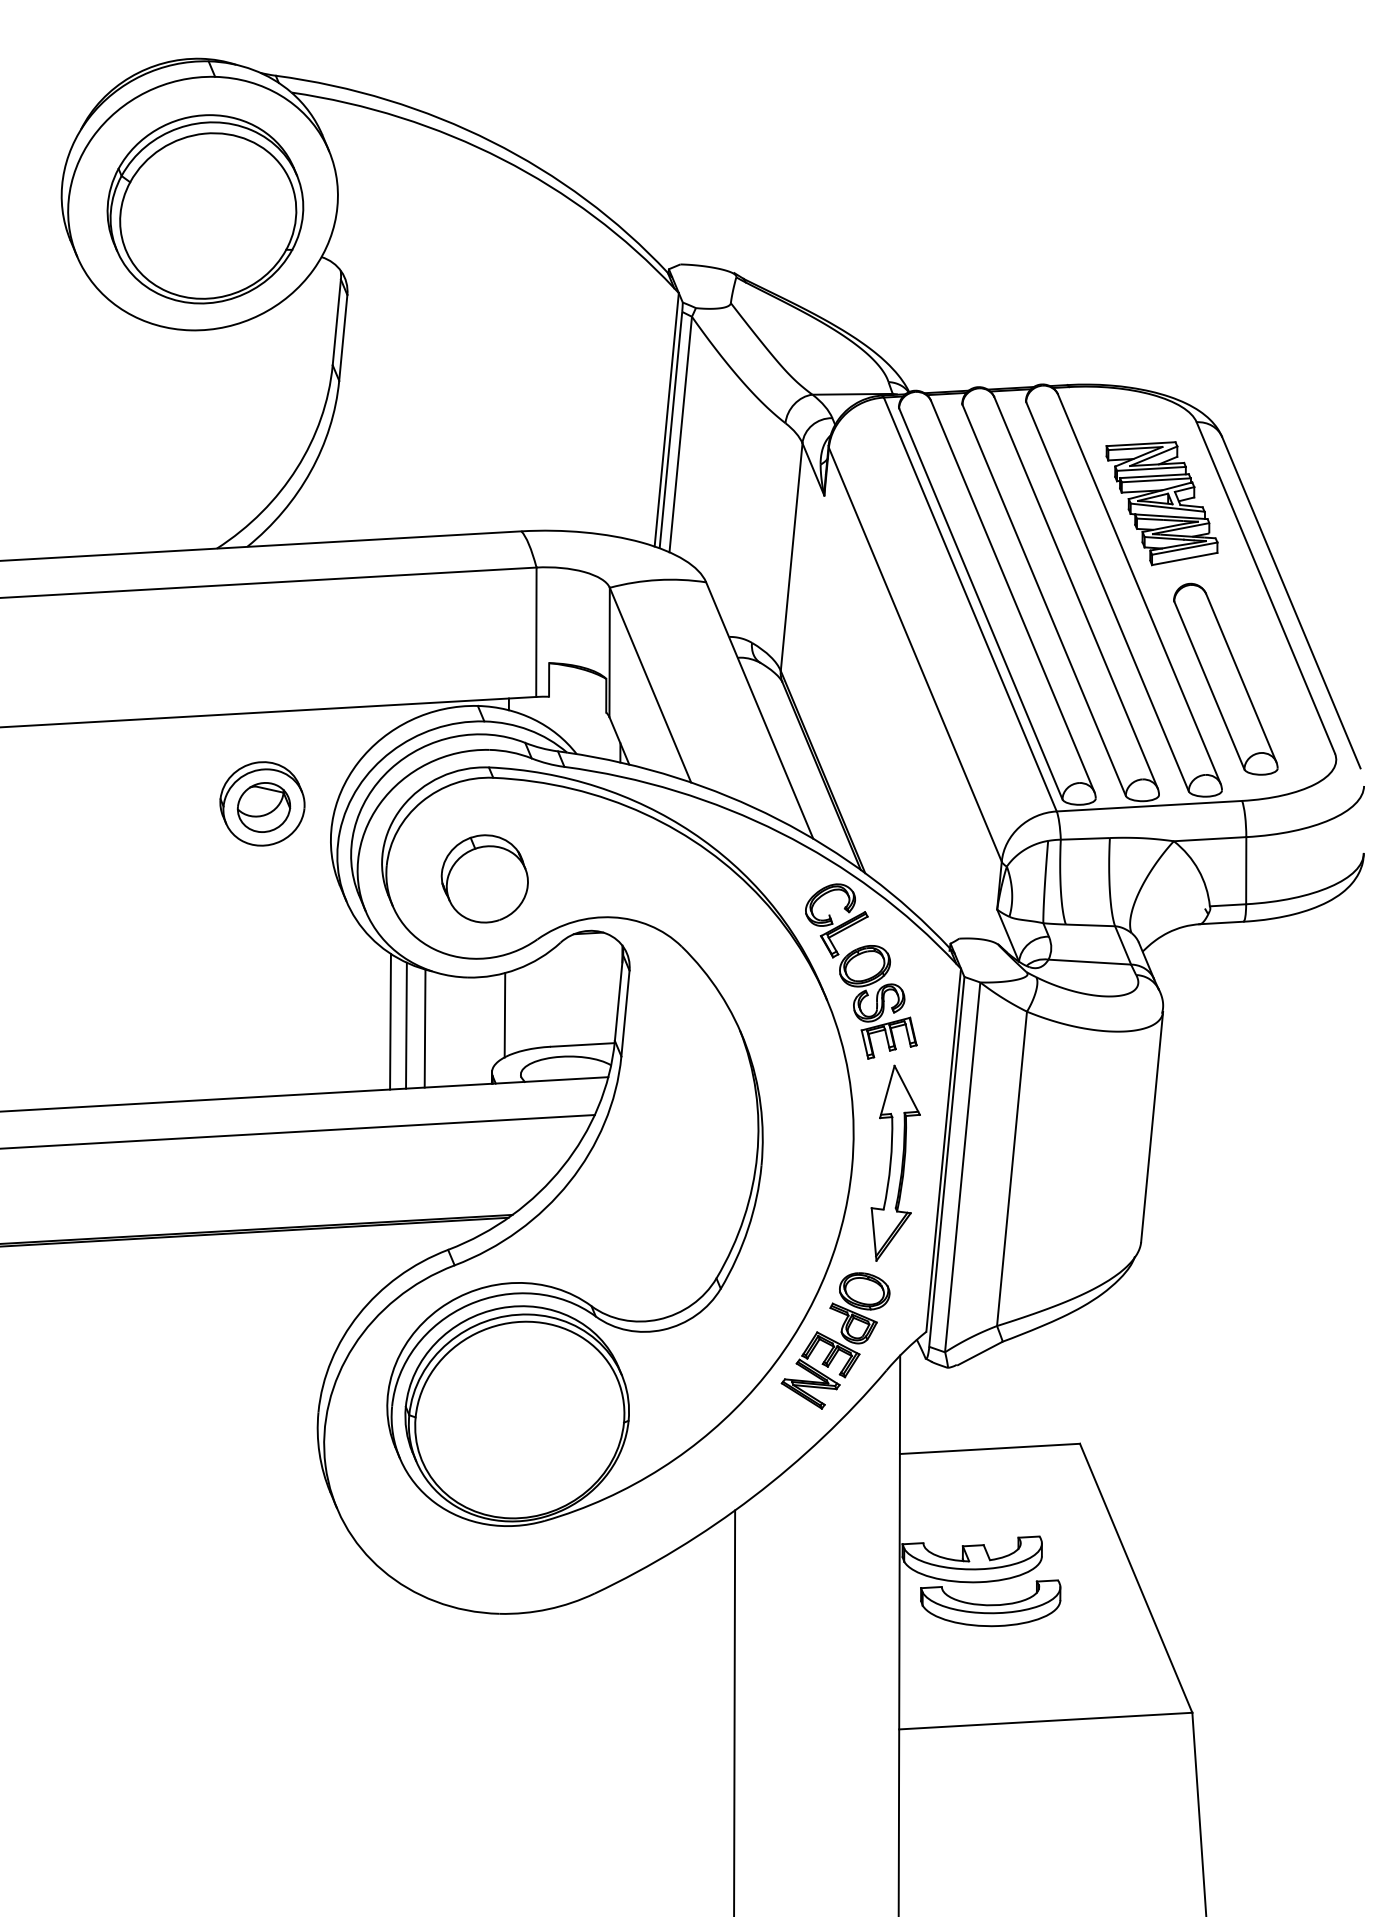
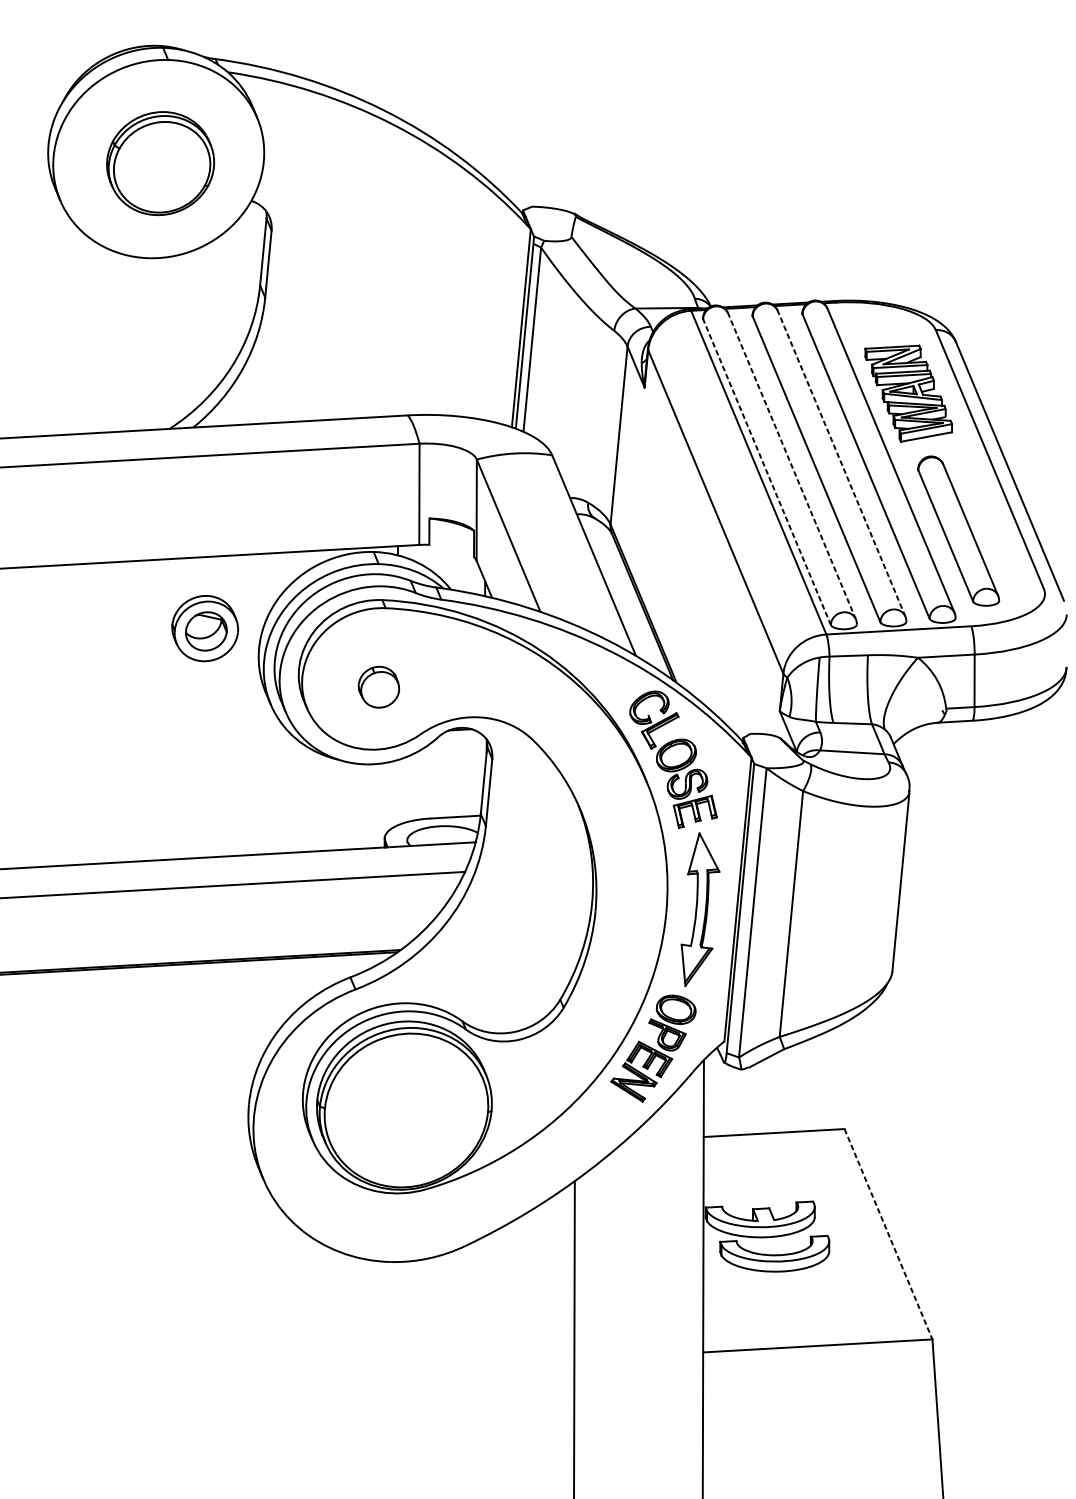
part: (205, 209) -> (160, 163), size x0.7
line: (1076, 592) -> (841, 463), solid -> dashed
line: (1012, 596) -> (791, 466), solid -> dashed
line: (980, 603) -> (766, 471), solid -> dashed
part: (484, 878) -> (378, 686), size x0.6
line: (504, 1015) -> (394, 794), removed
line: (390, 1021) -> (305, 798), removed
line: (406, 1025) -> (317, 801), removed
line: (424, 1028) -> (331, 804), removed
line: (1136, 1578) -> (888, 1234), solid -> dashed

